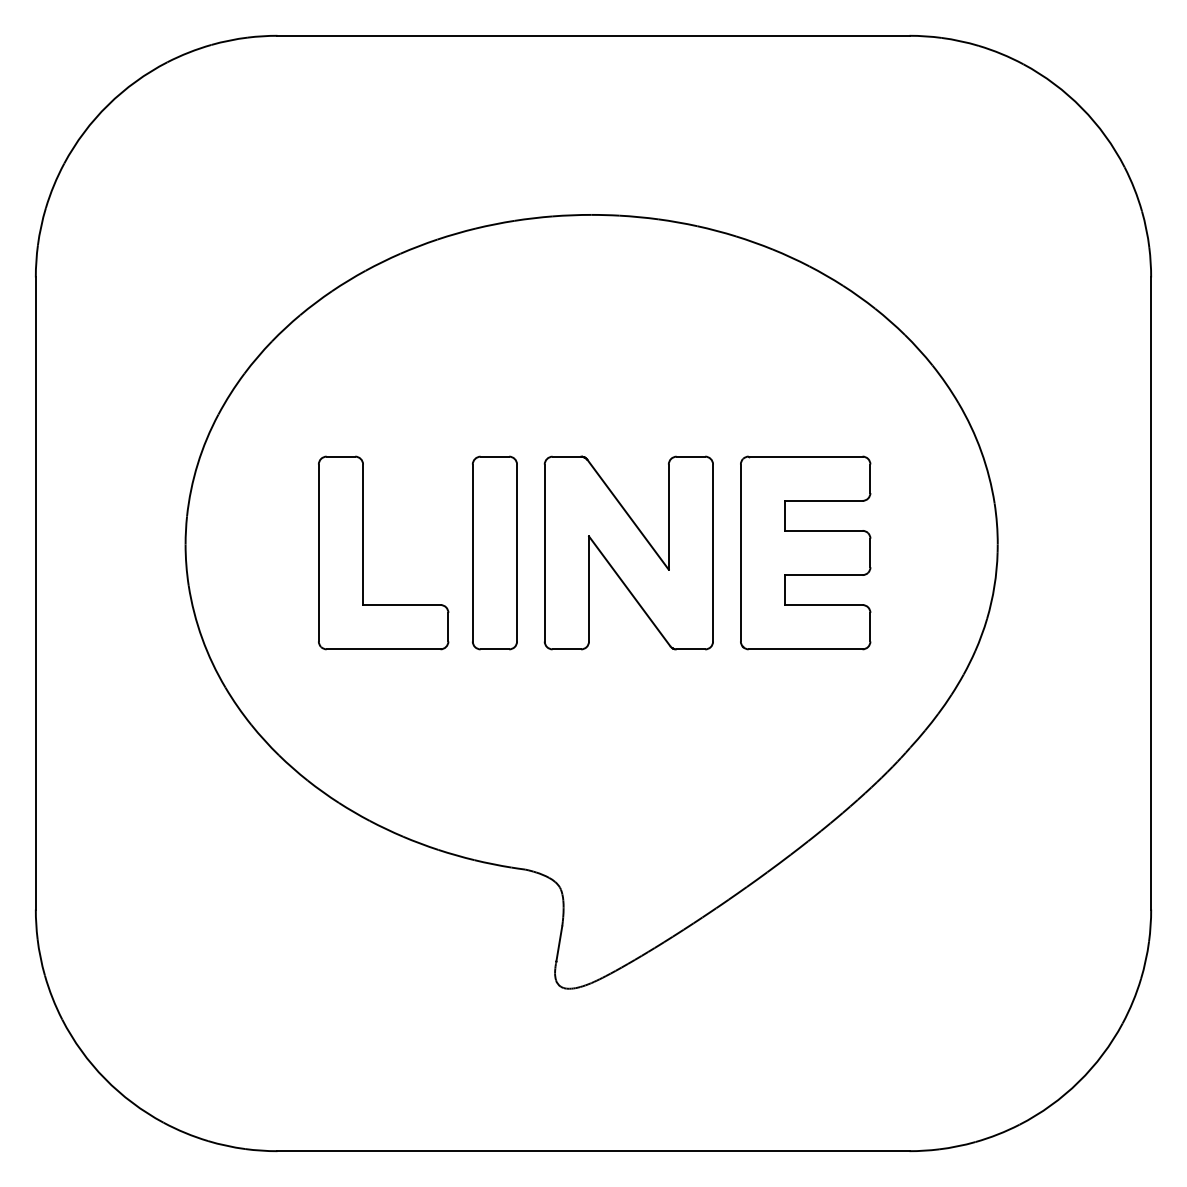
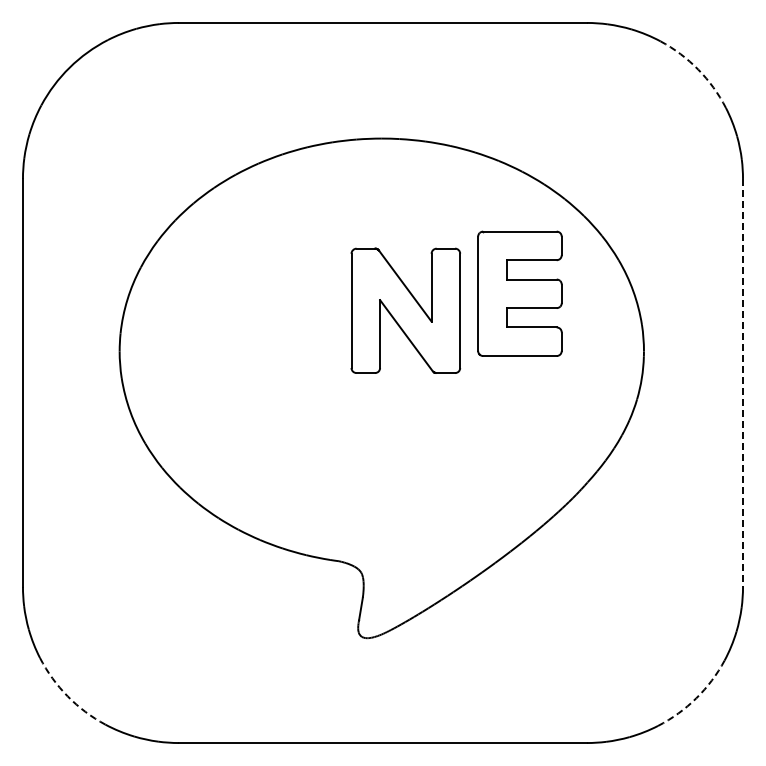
arc: (1082, 107) -> (698, 69), solid -> dashed
part: (363, 552) -> (234, 356), removed
part: (495, 552) -> (319, 356), removed
part: (628, 552) -> (405, 310), moved
part: (804, 552) -> (519, 293), moved
line: (1151, 594) -> (743, 383), solid -> dashed
arc: (104, 1079) -> (67, 696), solid -> dashed
arc: (1079, 1082) -> (696, 698), solid -> dashed

